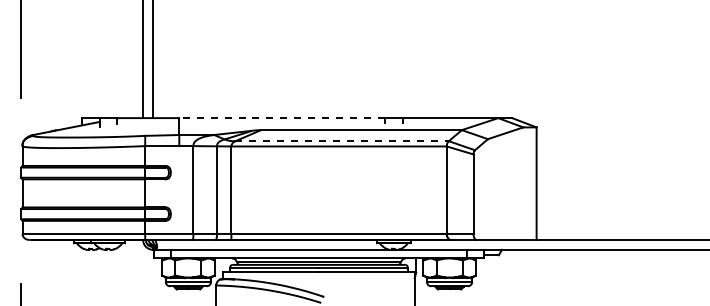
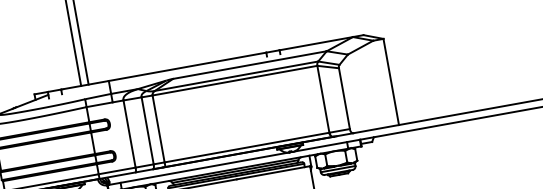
line: (282, 118) -> (187, 67), dashed -> solid
line: (342, 141) -> (236, 76), dashed -> solid

